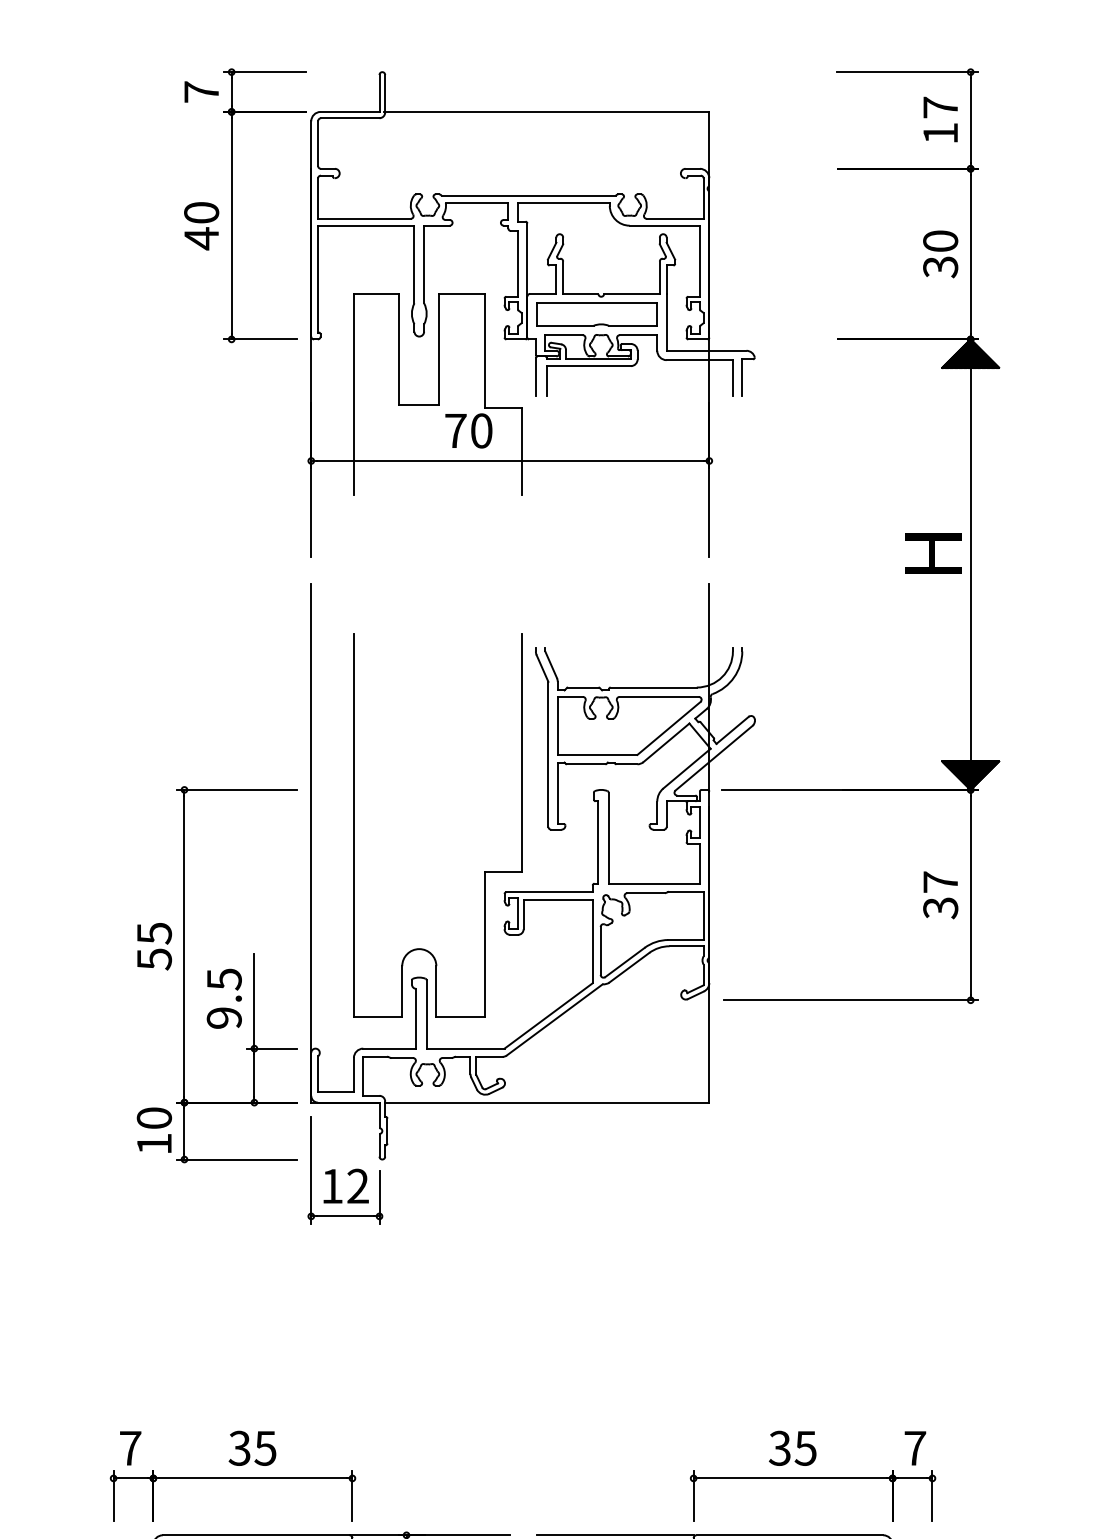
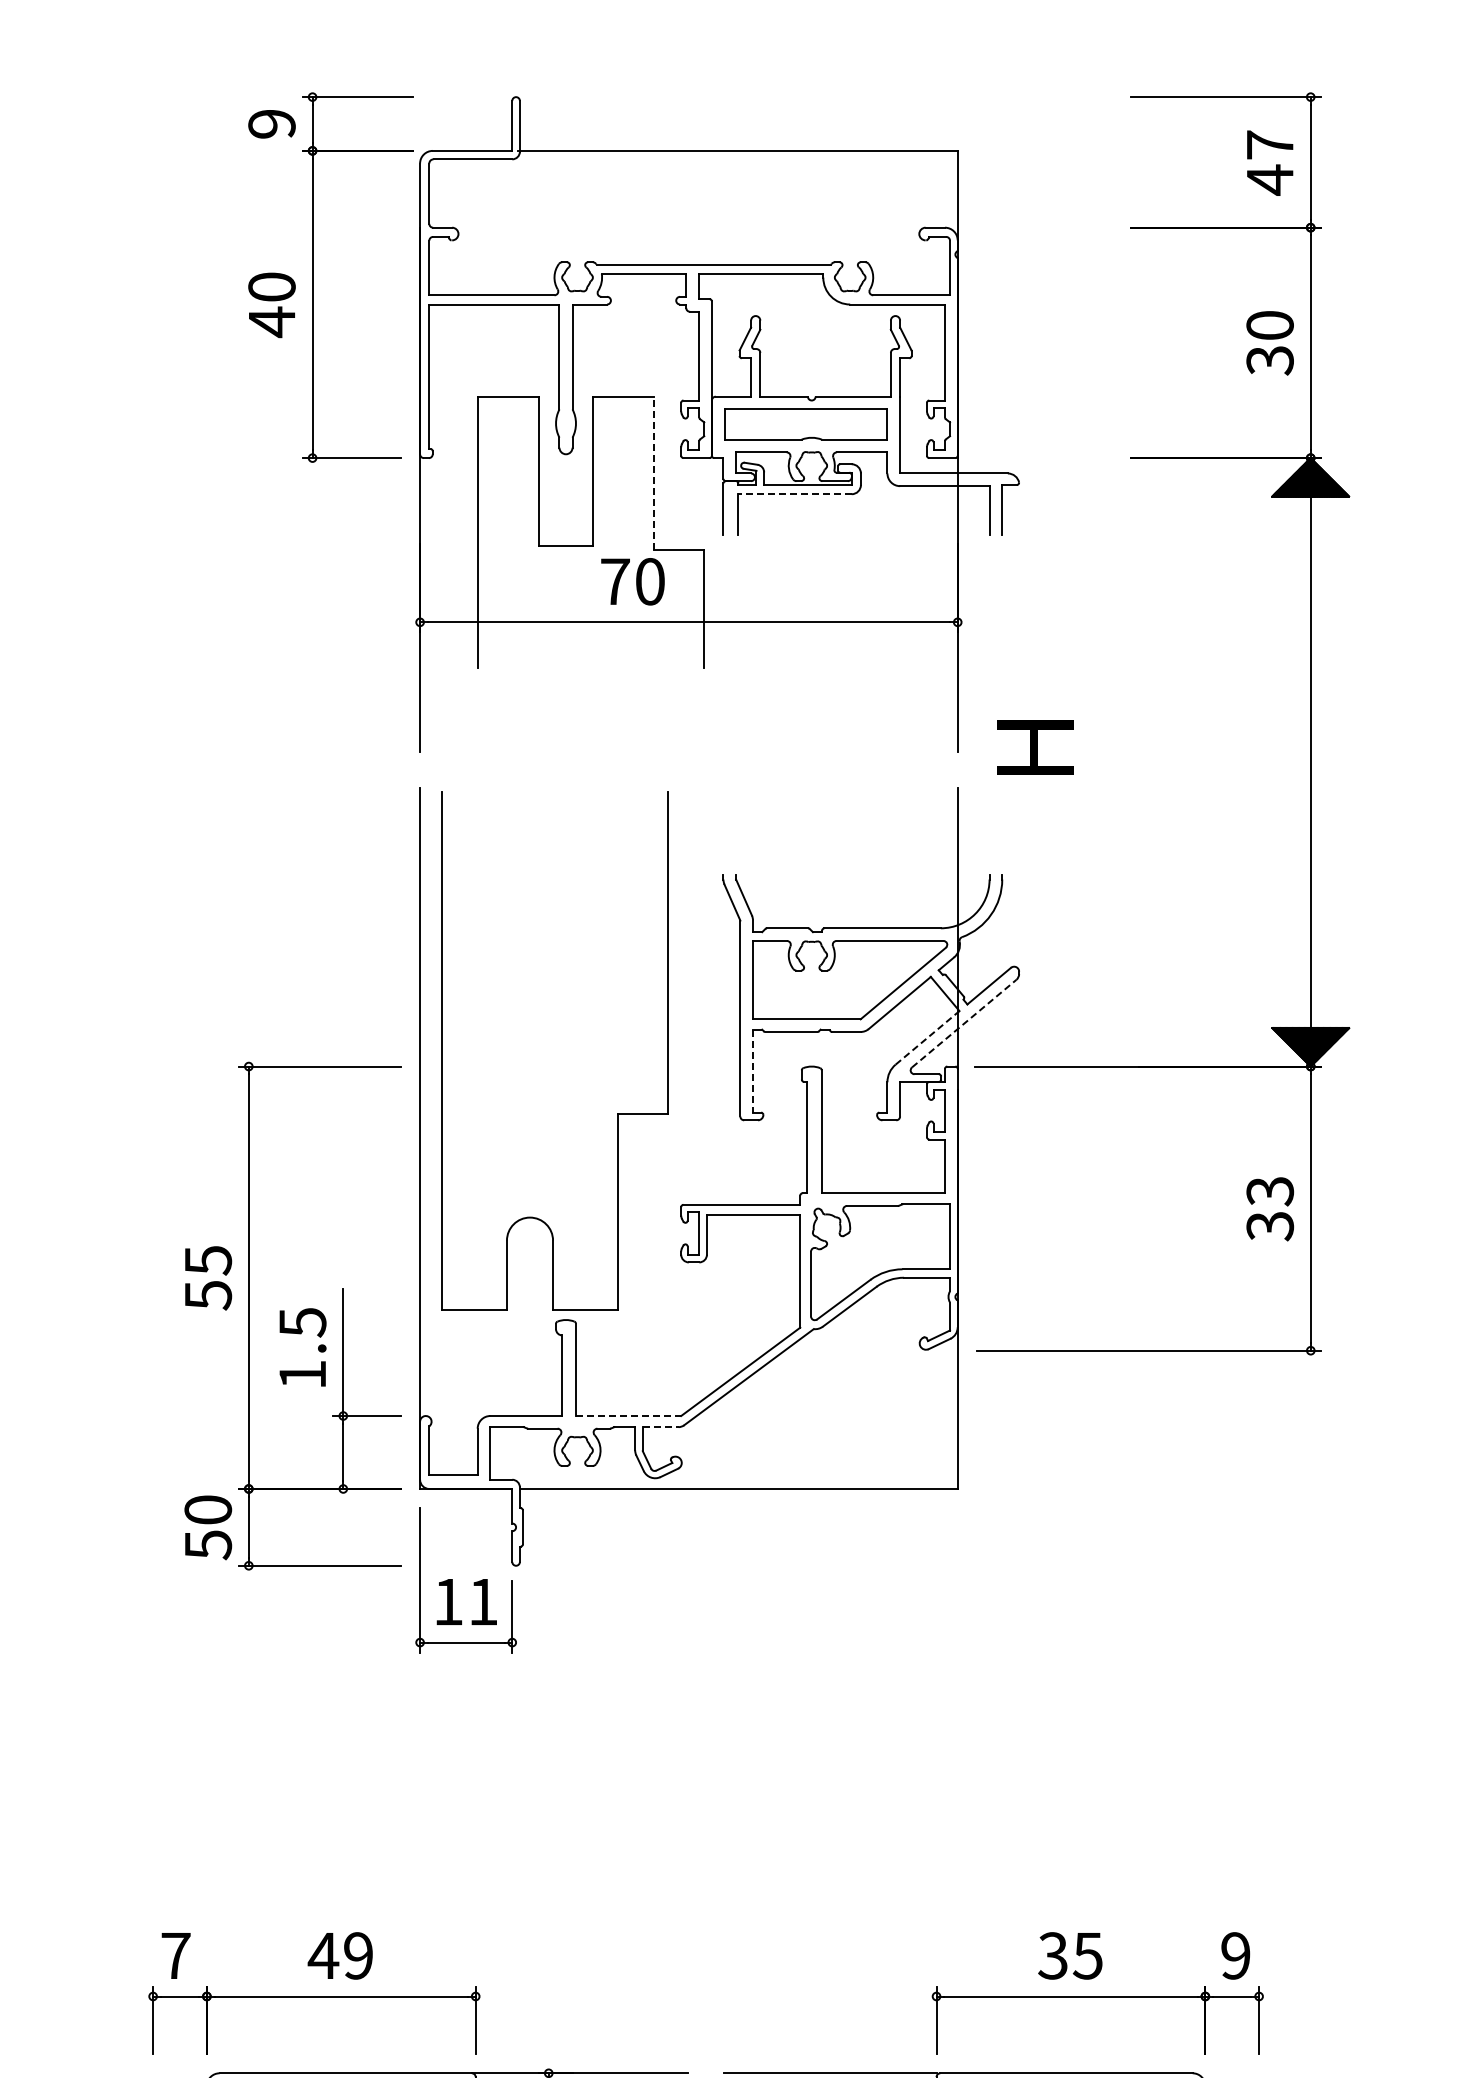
text: (201, 91) -> (271, 123), 7 -> 9
text: (940, 133) -> (1270, 179), 17 -> 47
line: (484, 350) -> (654, 473), solid -> dashed
line: (589, 366) -> (795, 494), solid -> dashed
text: (933, 553) -> (1035, 747), moved
line: (714, 758) -> (964, 1023), solid -> dashed
line: (686, 768) -> (927, 1037), solid -> dashed
line: (558, 793) -> (753, 1071), solid -> dashed
part: (484, 872) -> (617, 1113), moved
text: (940, 882) -> (1270, 1191), 37 -> 33
text: (224, 1017) -> (302, 1374), 9.5 -> 1.5
line: (465, 1049) -> (628, 1416), solid -> dashed
line: (489, 1057) -> (660, 1427), solid -> dashed
text: (154, 1144) -> (208, 1545), 10 -> 50
text: (358, 1185) -> (483, 1601), 12 -> 11
text: (251, 1448) -> (339, 1955), 35 -> 49
text: (914, 1448) -> (1235, 1955), 7 -> 9

